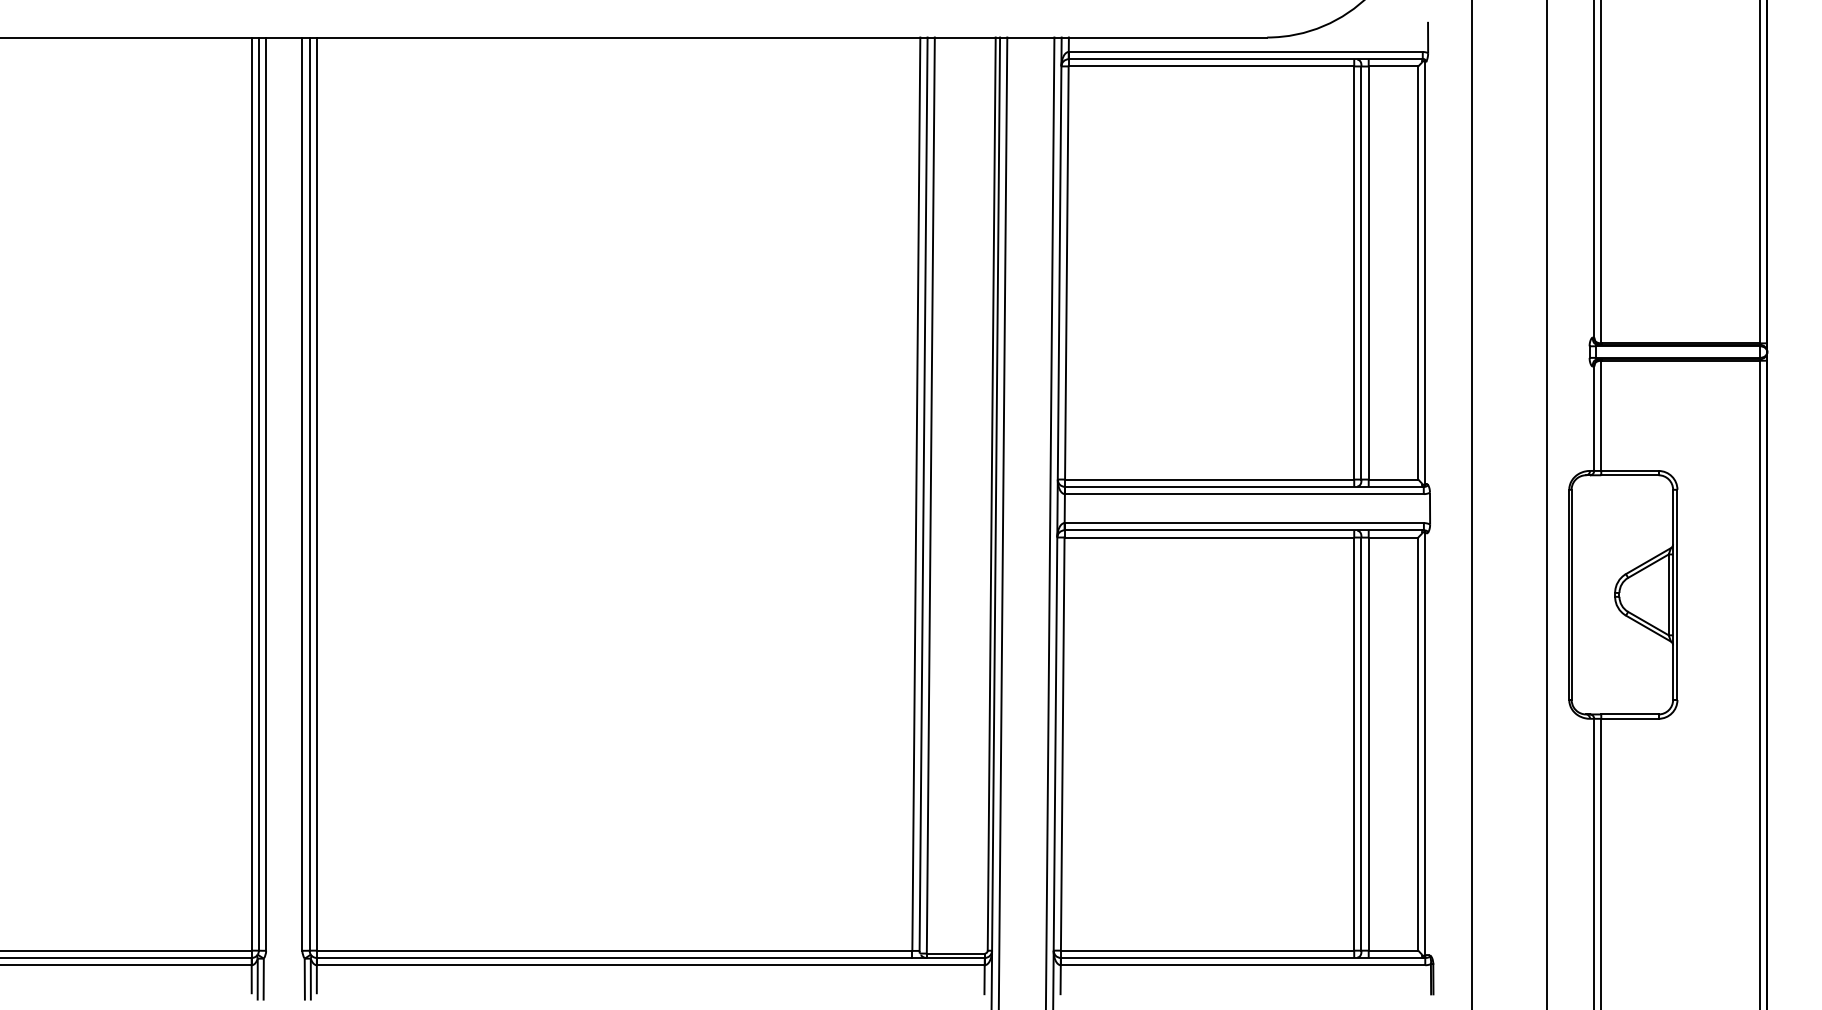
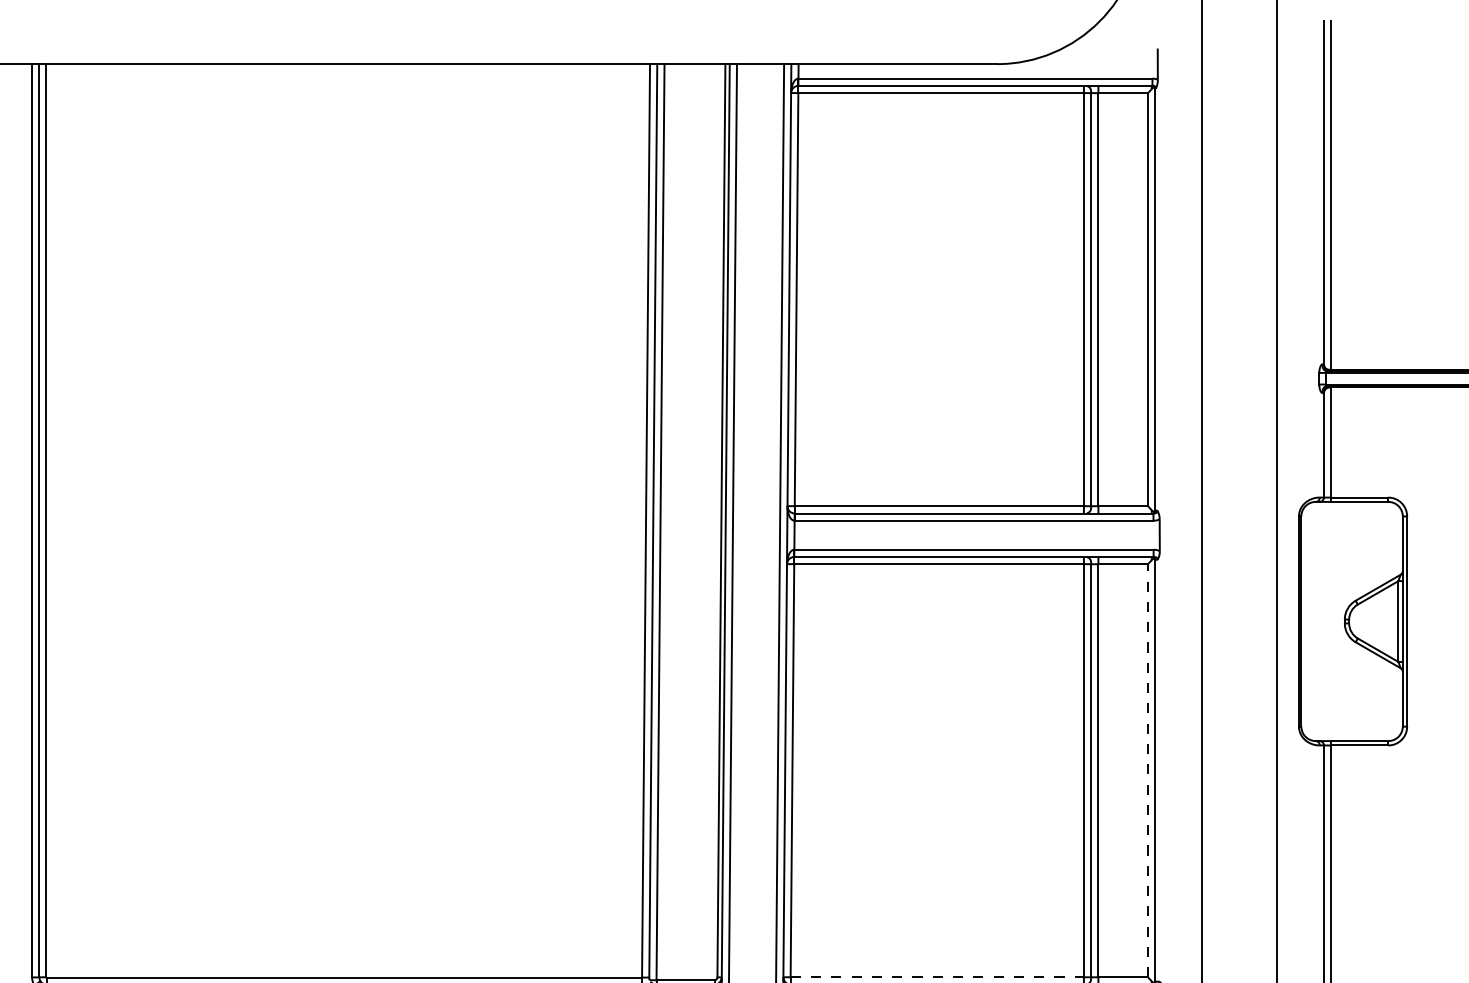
line: (1418, 744) -> (1148, 771), solid -> dashed
line: (1207, 950) -> (937, 977), solid -> dashed

